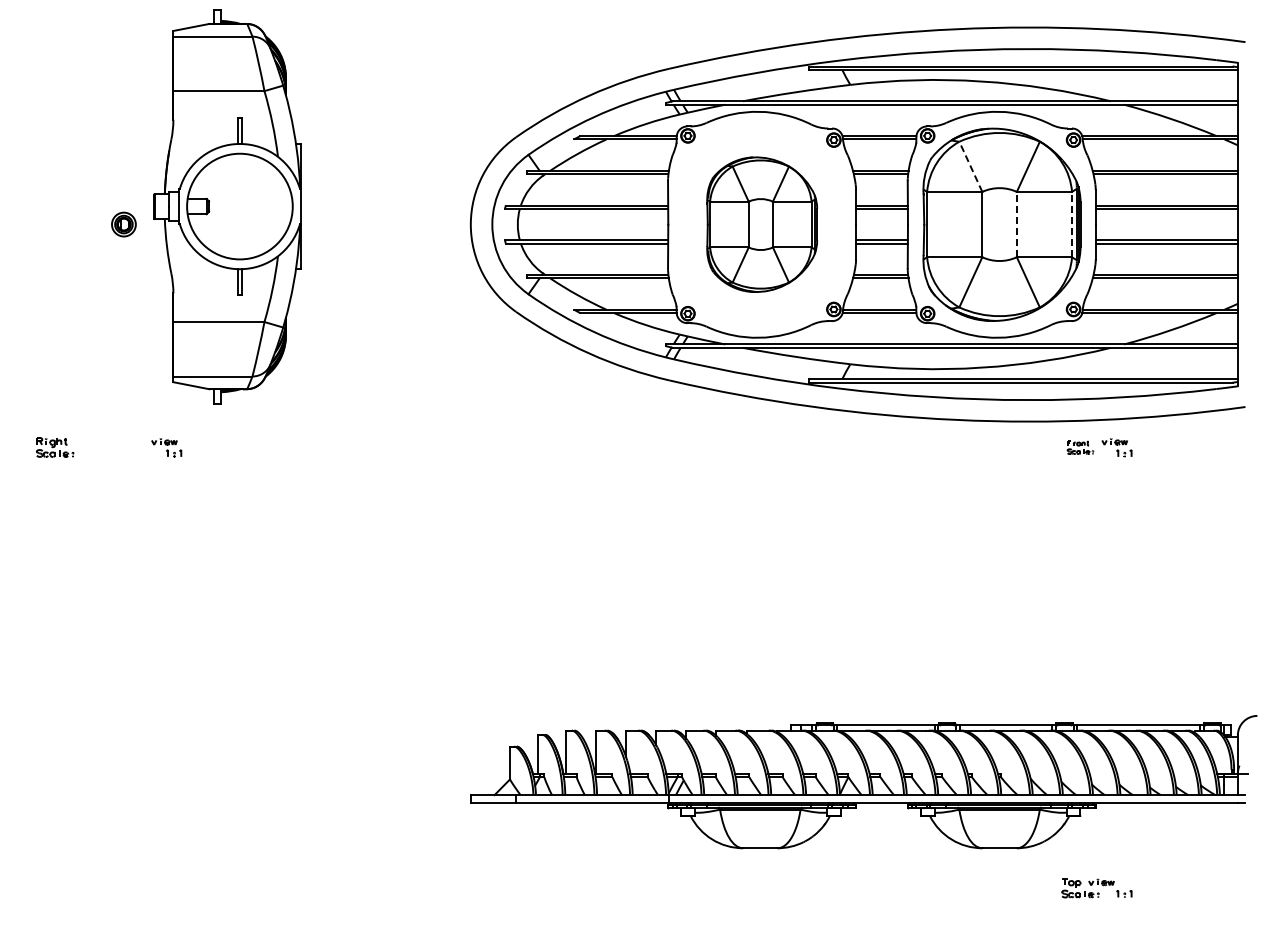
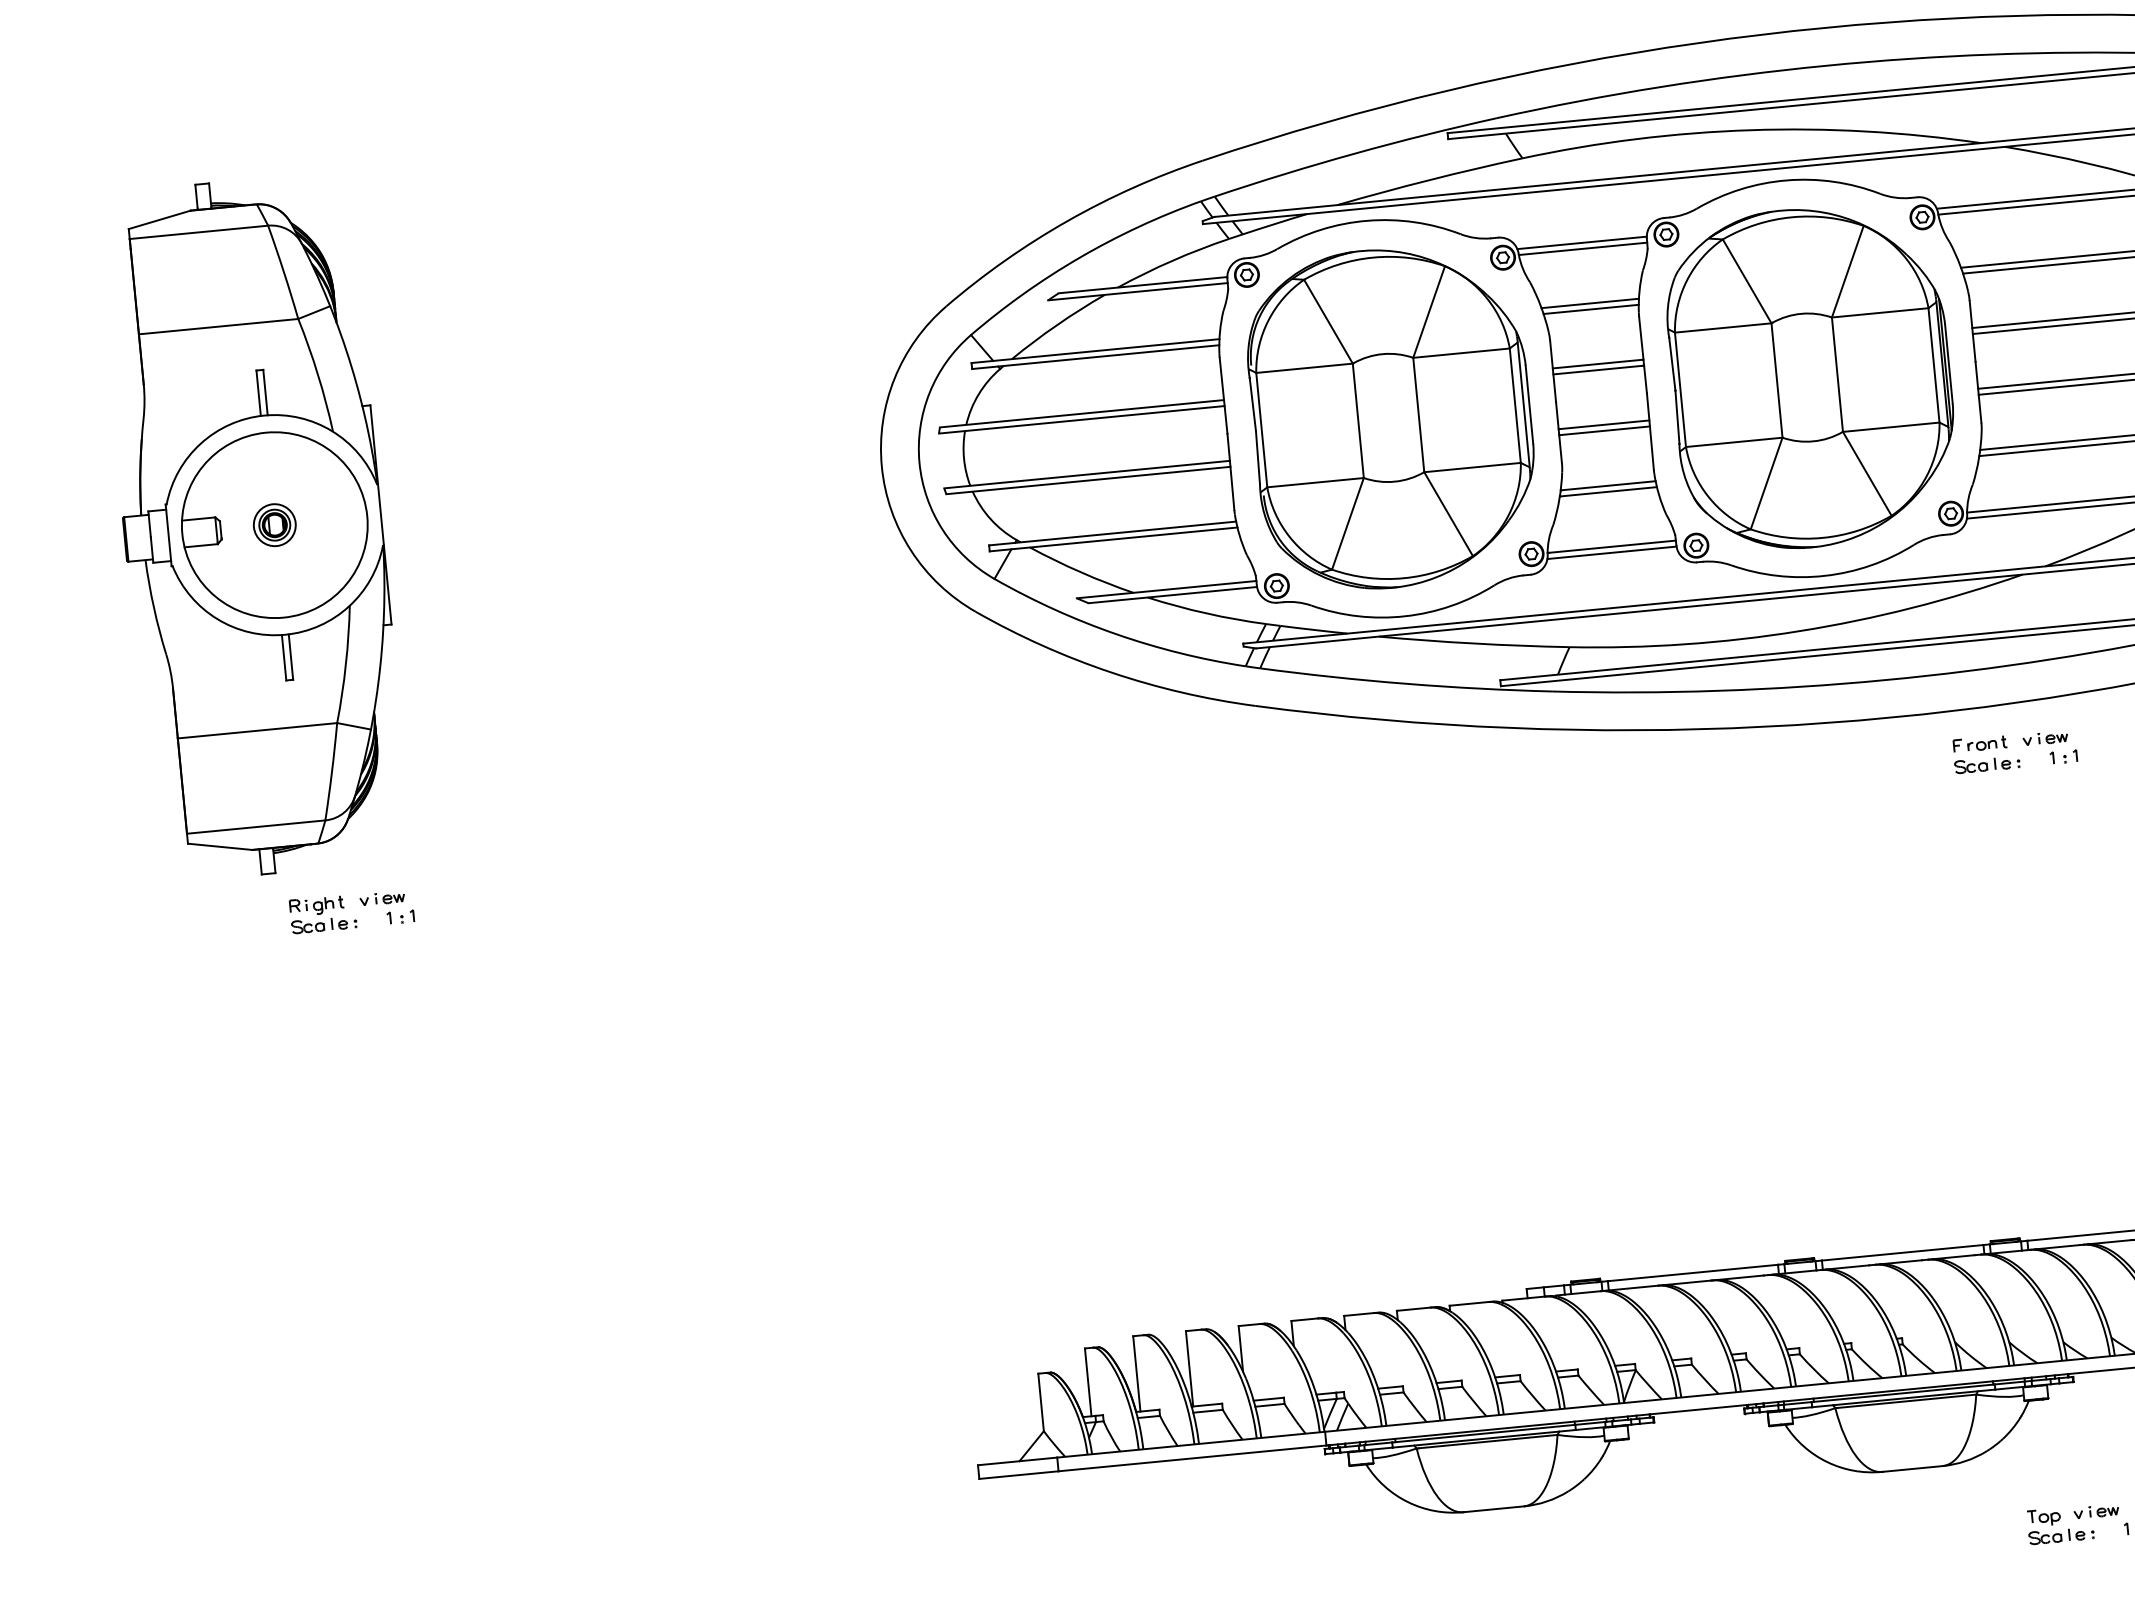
line: (970, 166) -> (1746, 280), dashed -> solid
part: (227, 206) -> (253, 527), moved
part: (761, 224) -> (1390, 417), size x1.43
line: (1016, 224) -> (1836, 374), dashed -> solid
line: (1072, 224) -> (1934, 365), dashed -> solid
part: (55, 447) -> (323, 914), moved
part: (1080, 447) -> (1986, 754), size x1.43

